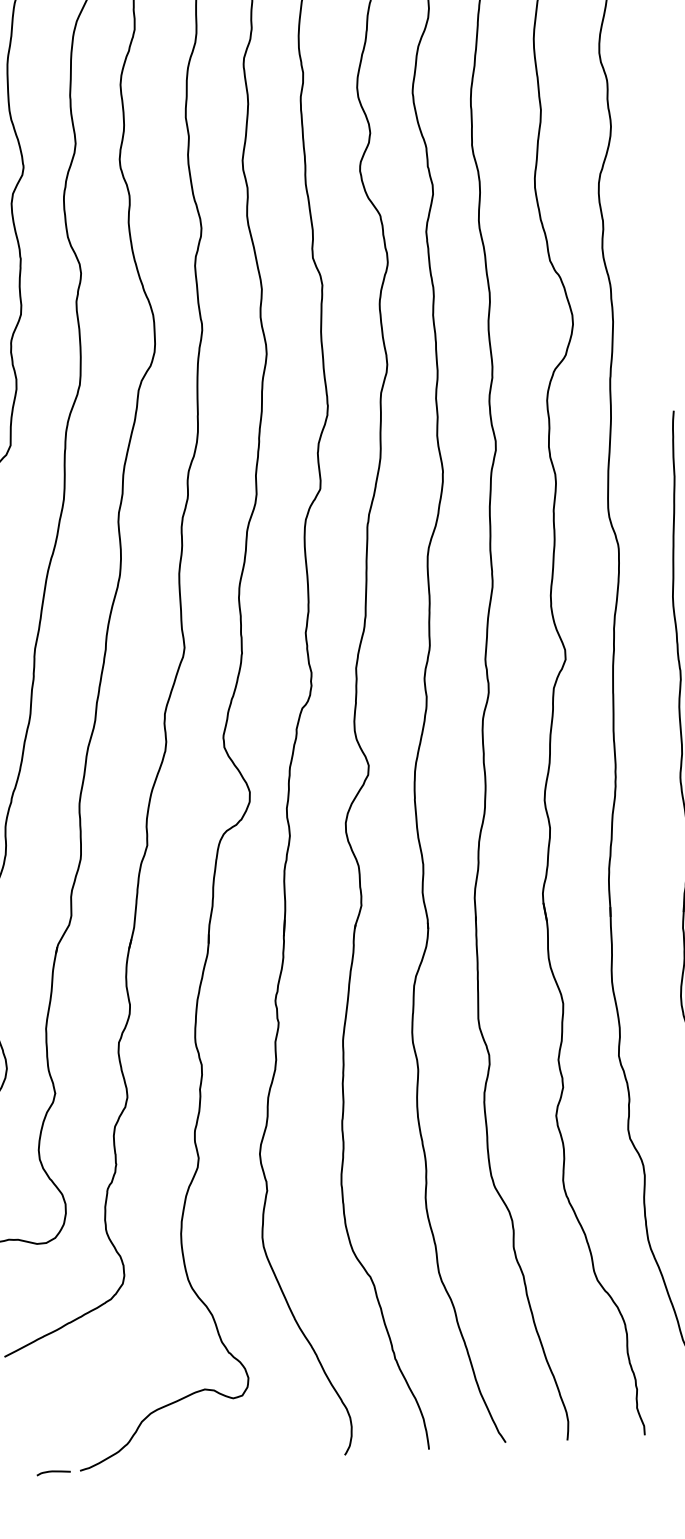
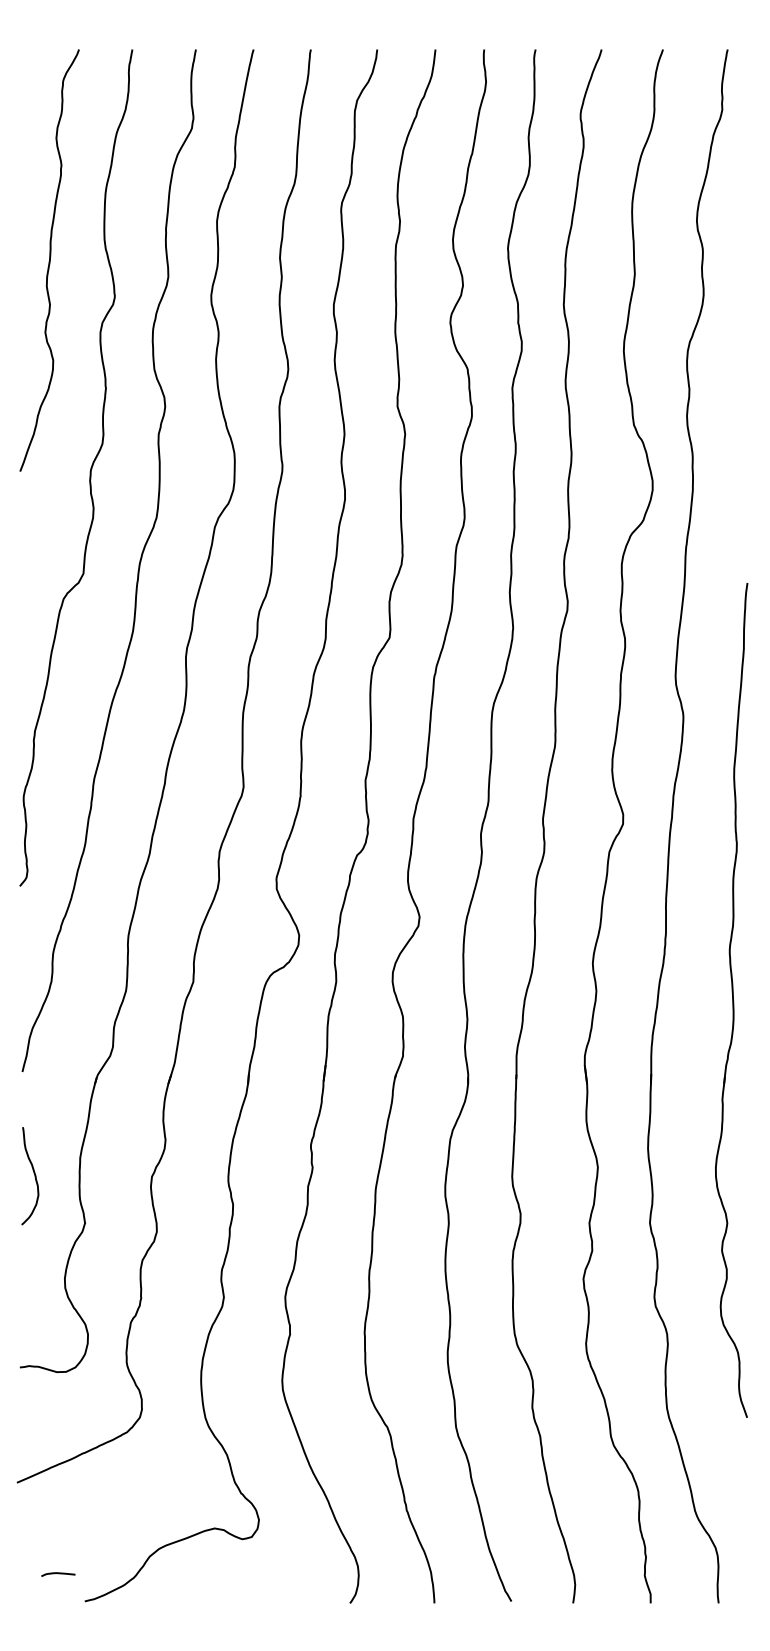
curve: (53, 1472) -> (58, 1574), moved

